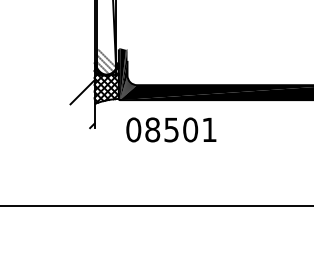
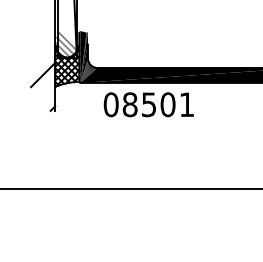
text: (171, 129) -> (148, 104), moved

